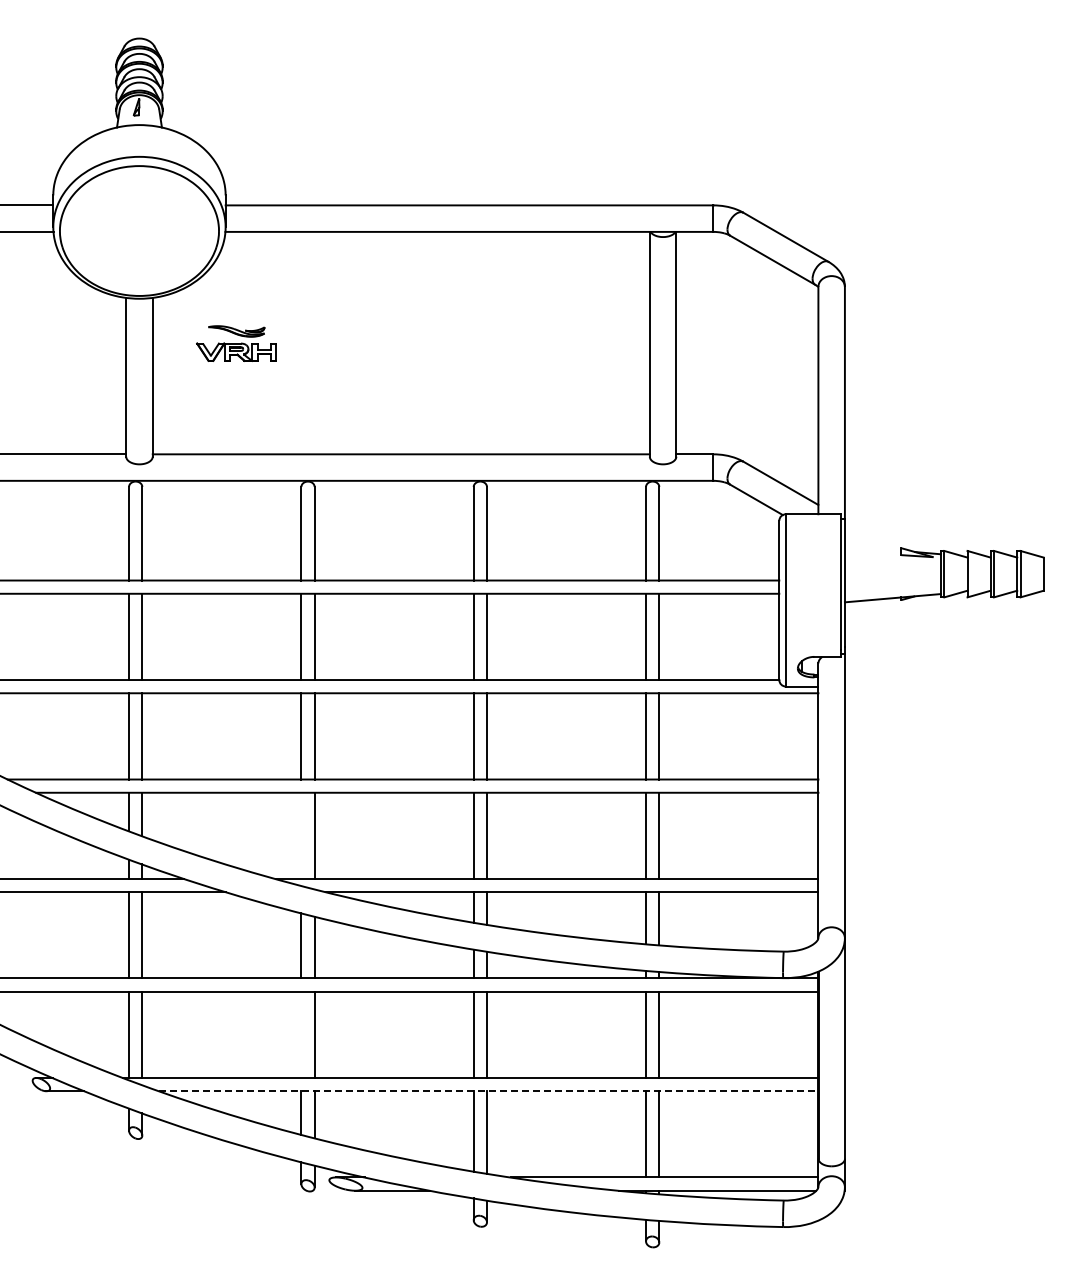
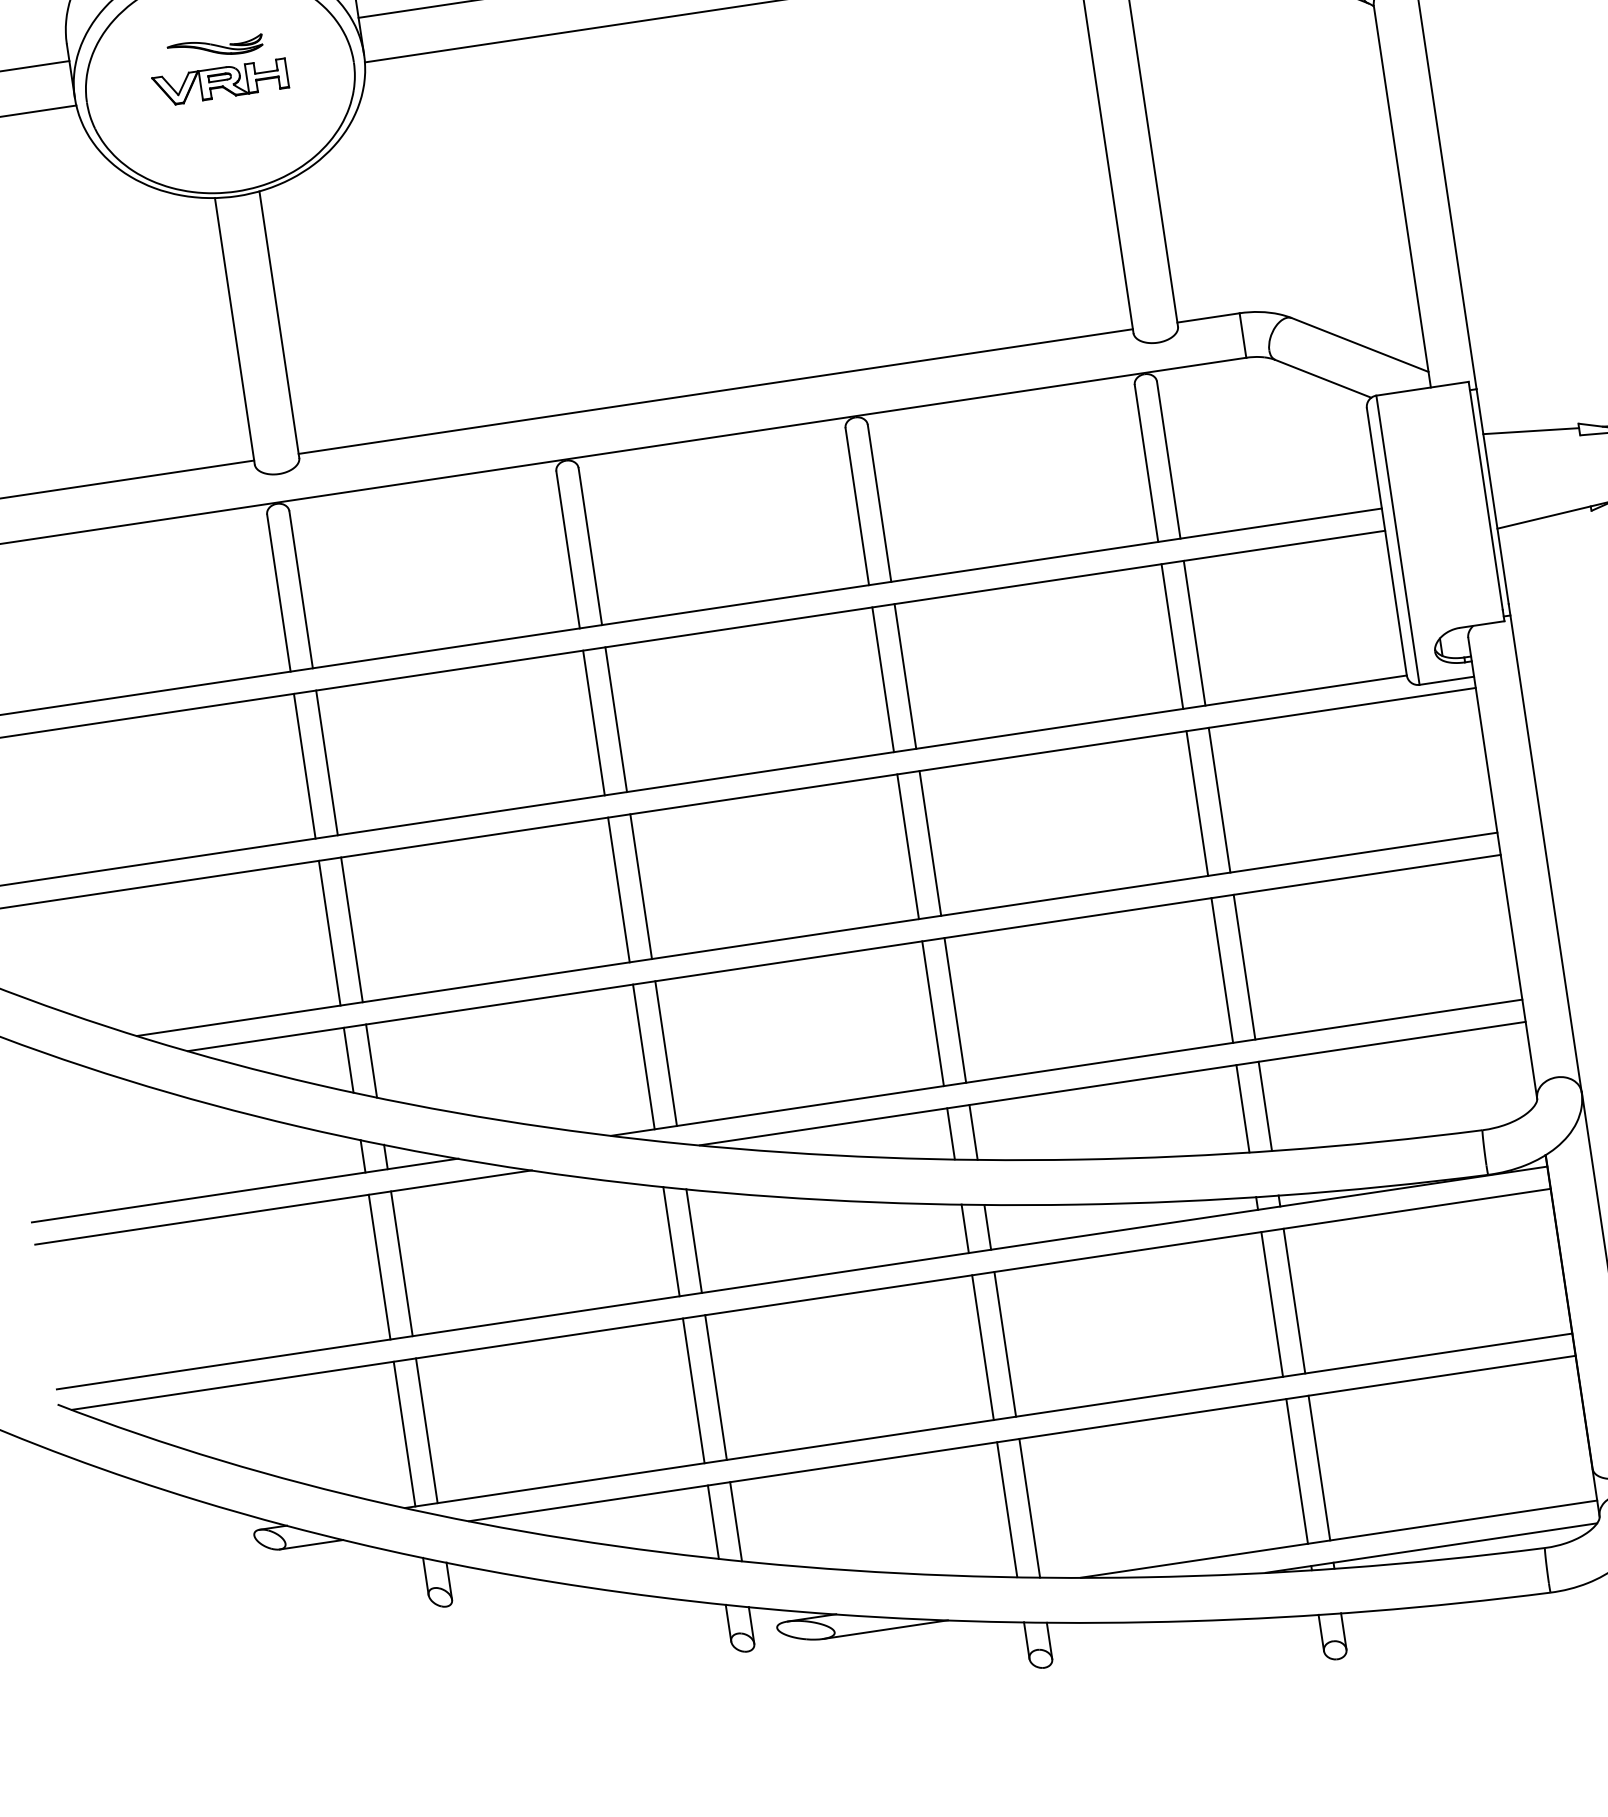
part: (236, 343) -> (218, 68), moved
line: (872, 548) -> (1530, 431), added
line: (301, 835) -> (643, 1056), added
line: (301, 1034) -> (693, 1390), added
line: (488, 1091) -> (1021, 1439), dashed -> solid

